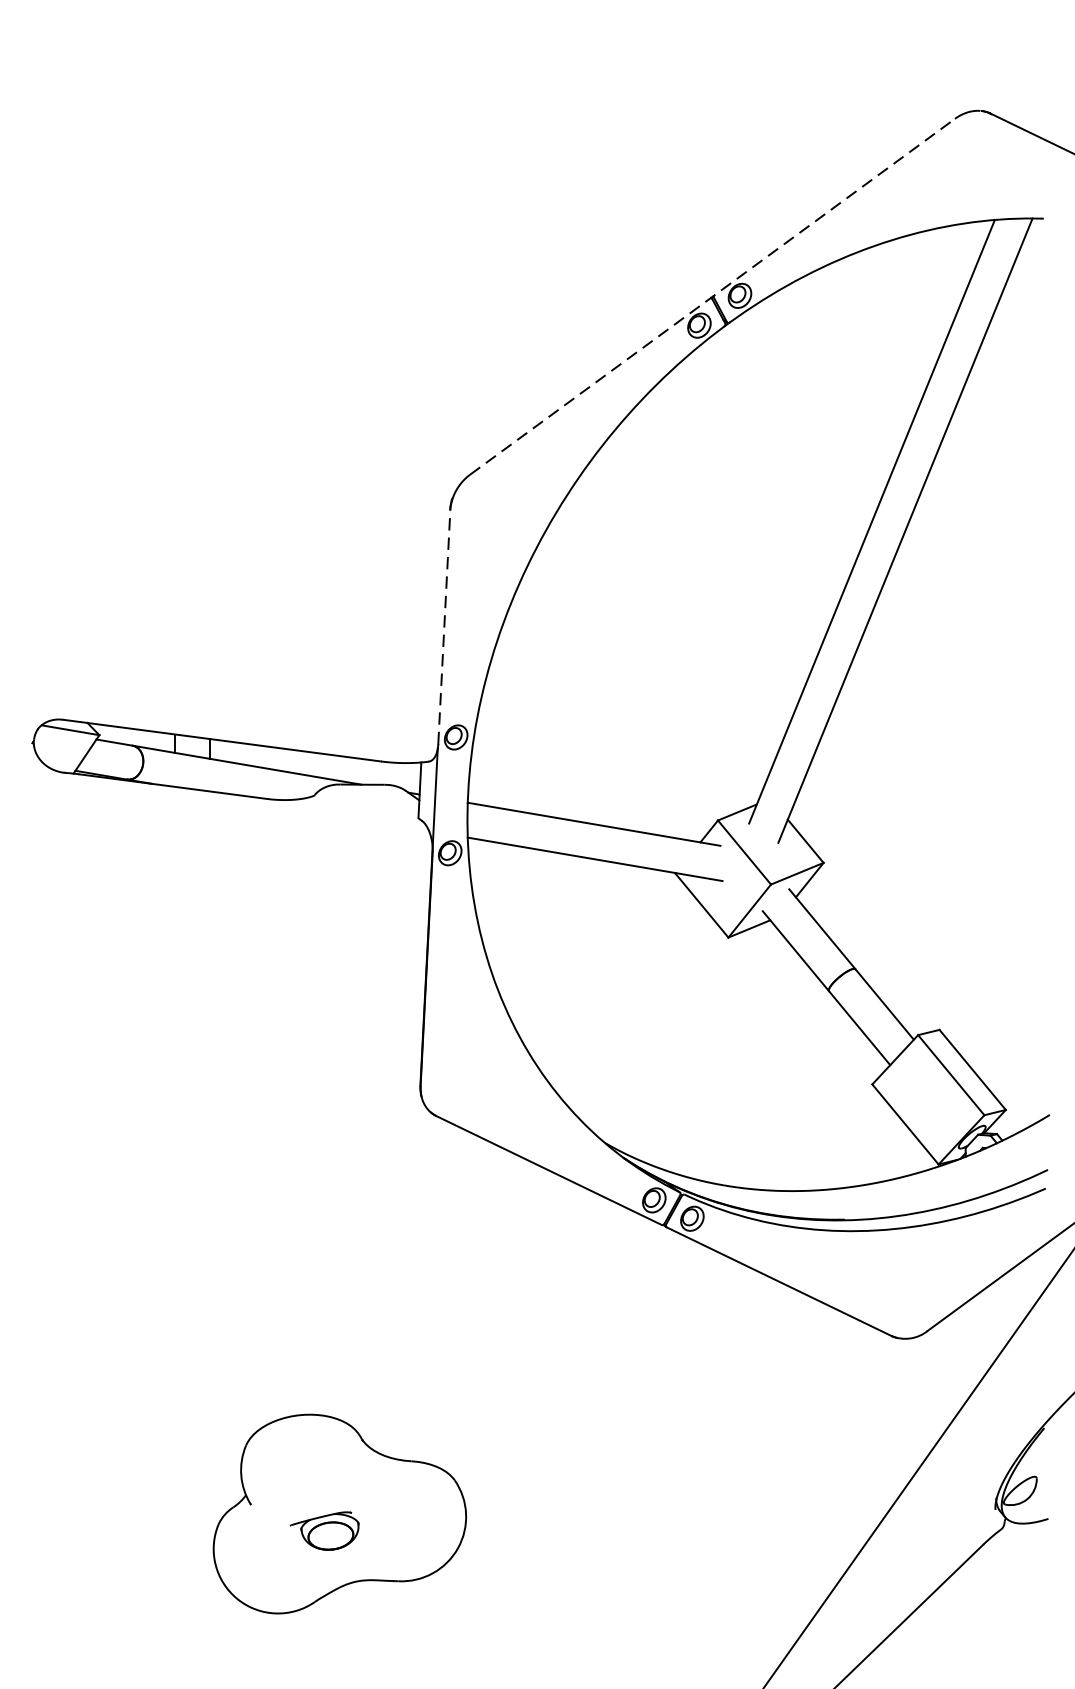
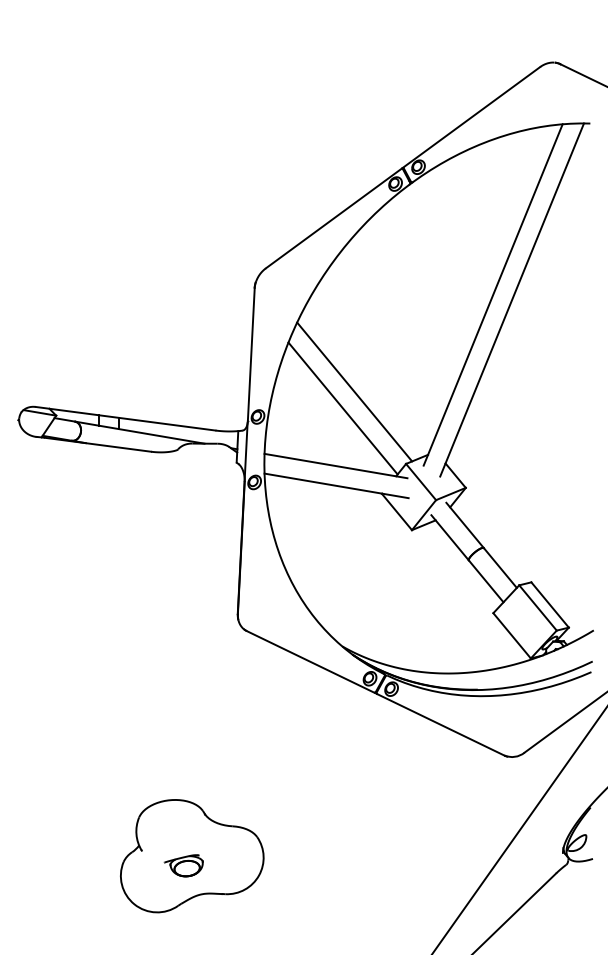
line: (713, 296) -> (403, 167), dashed -> solid
line: (444, 627) -> (251, 354), dashed -> solid
line: (626, 692) -> (354, 391), added
line: (605, 722) -> (342, 408), added

